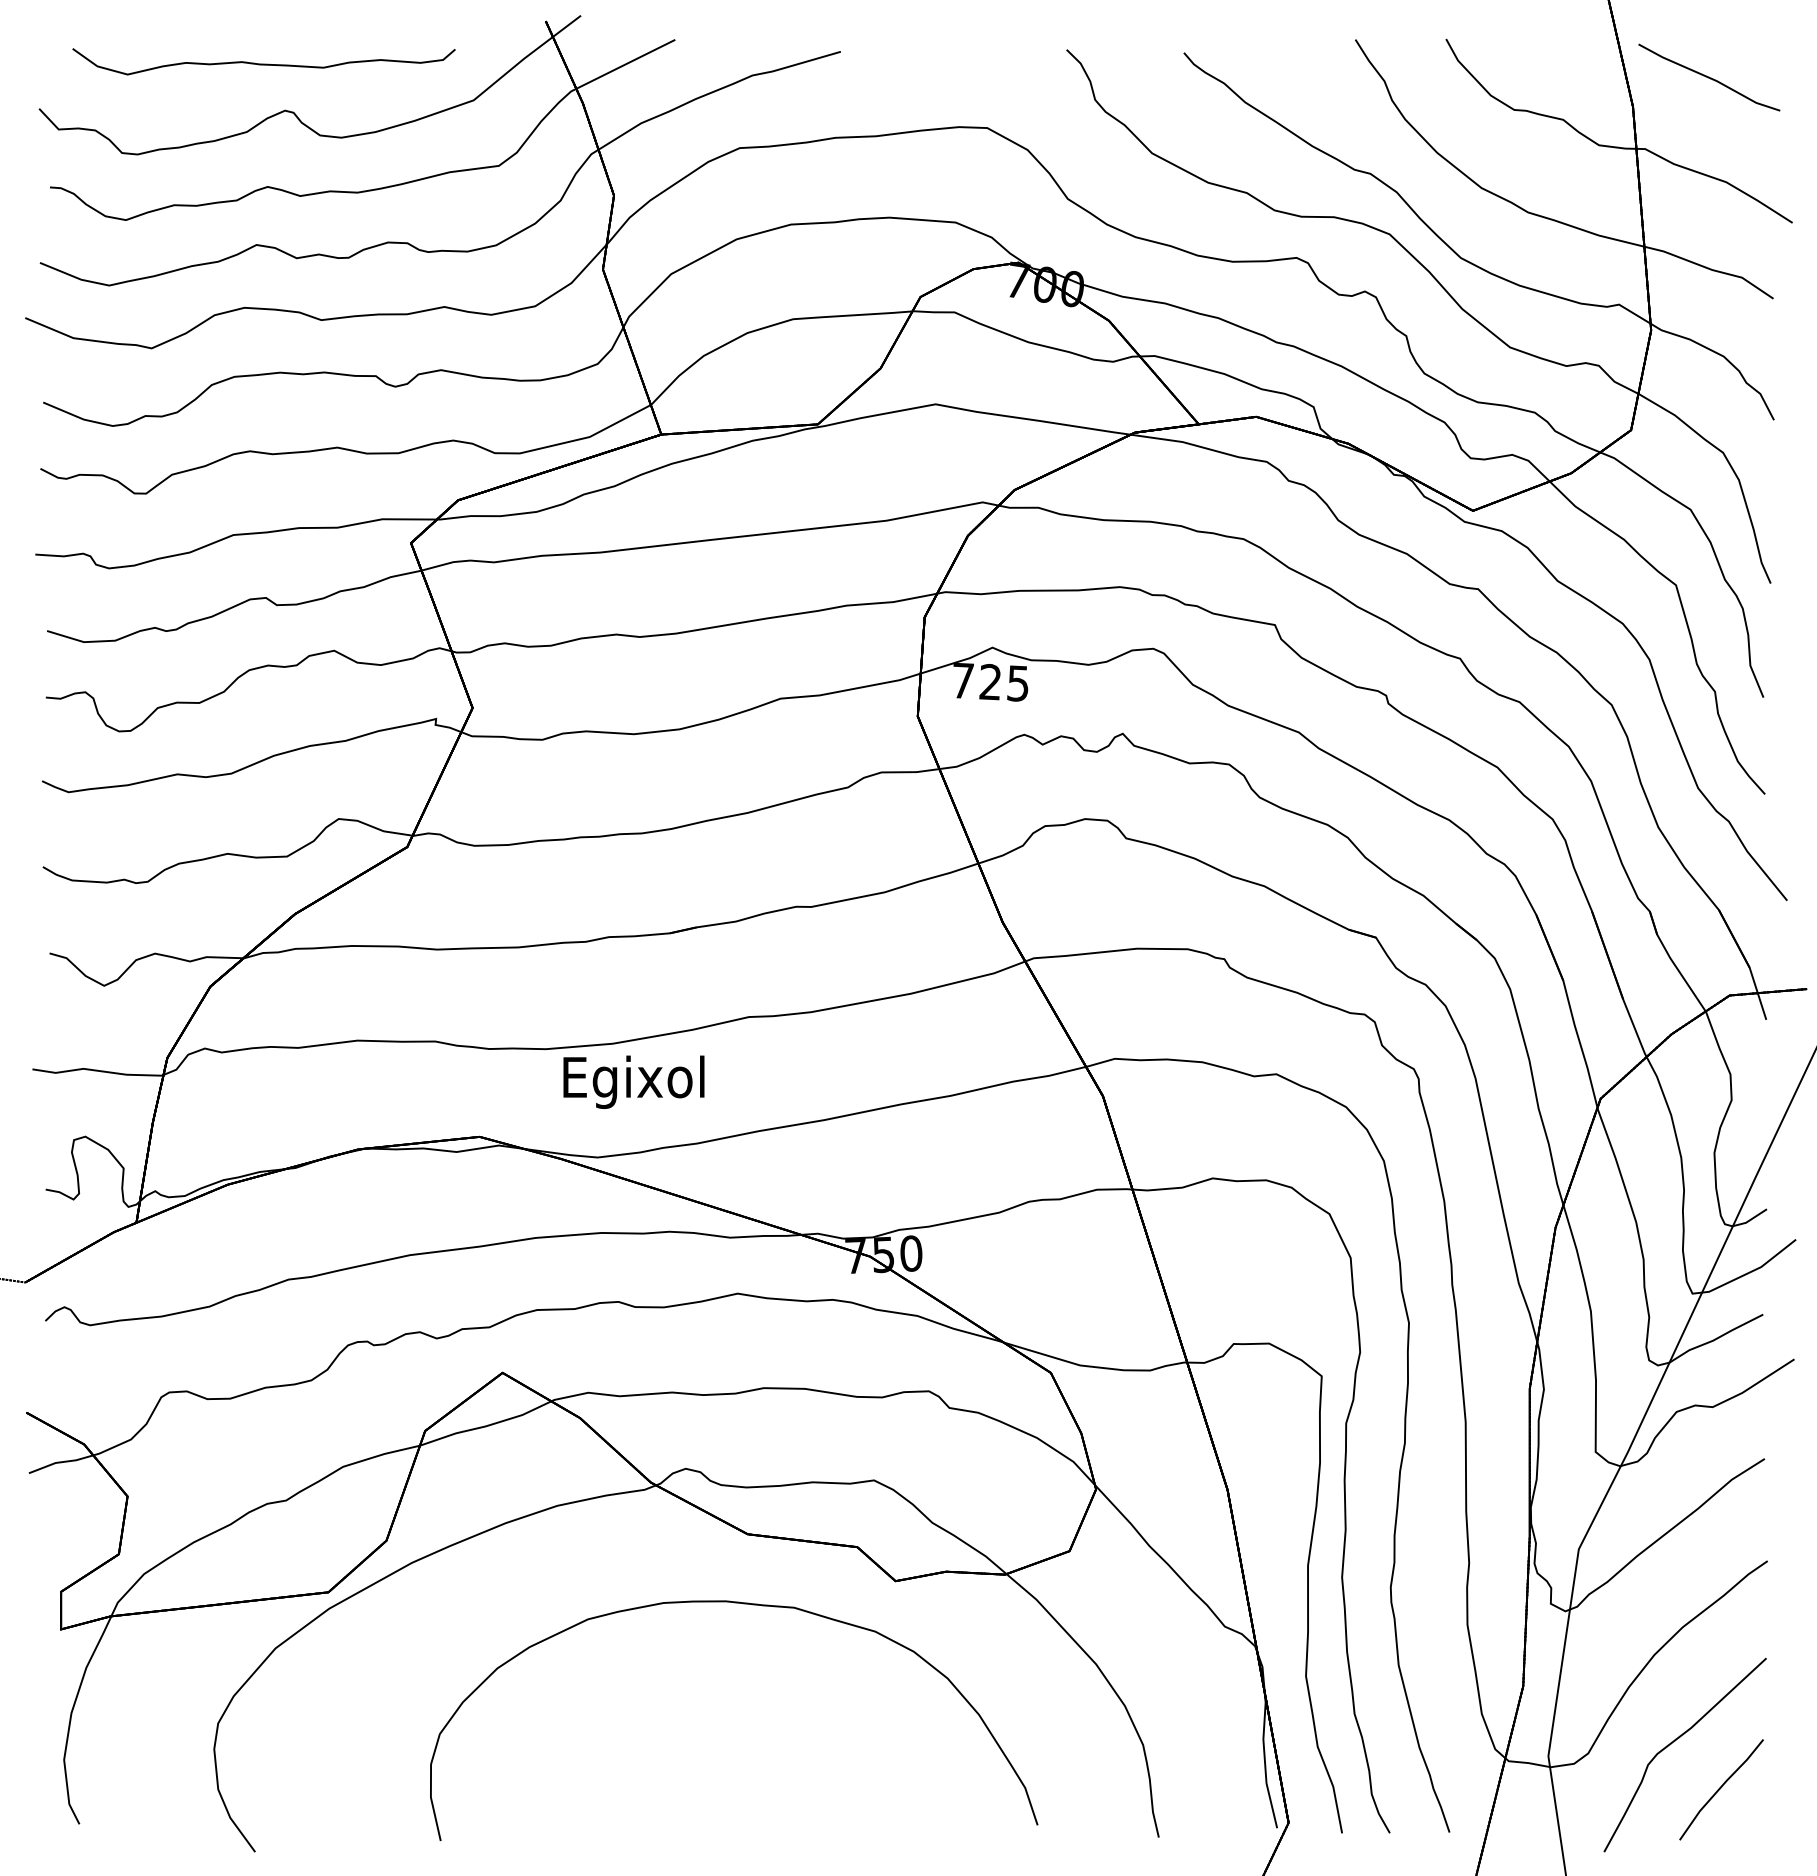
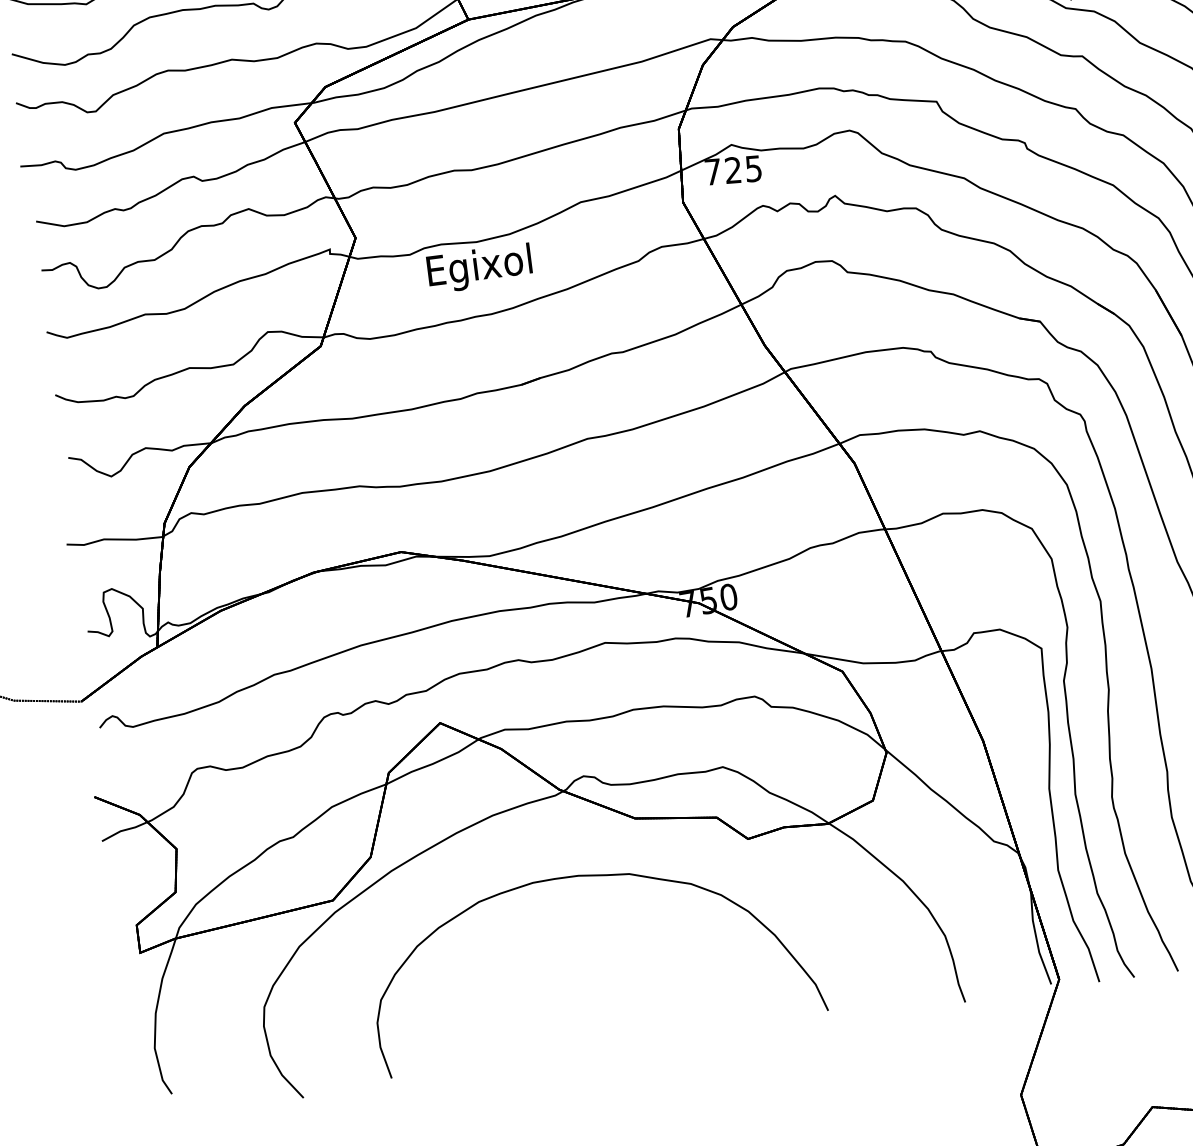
text: (633, 1081) -> (479, 268), moved
part: (743, 1604) -> (591, 876), moved

